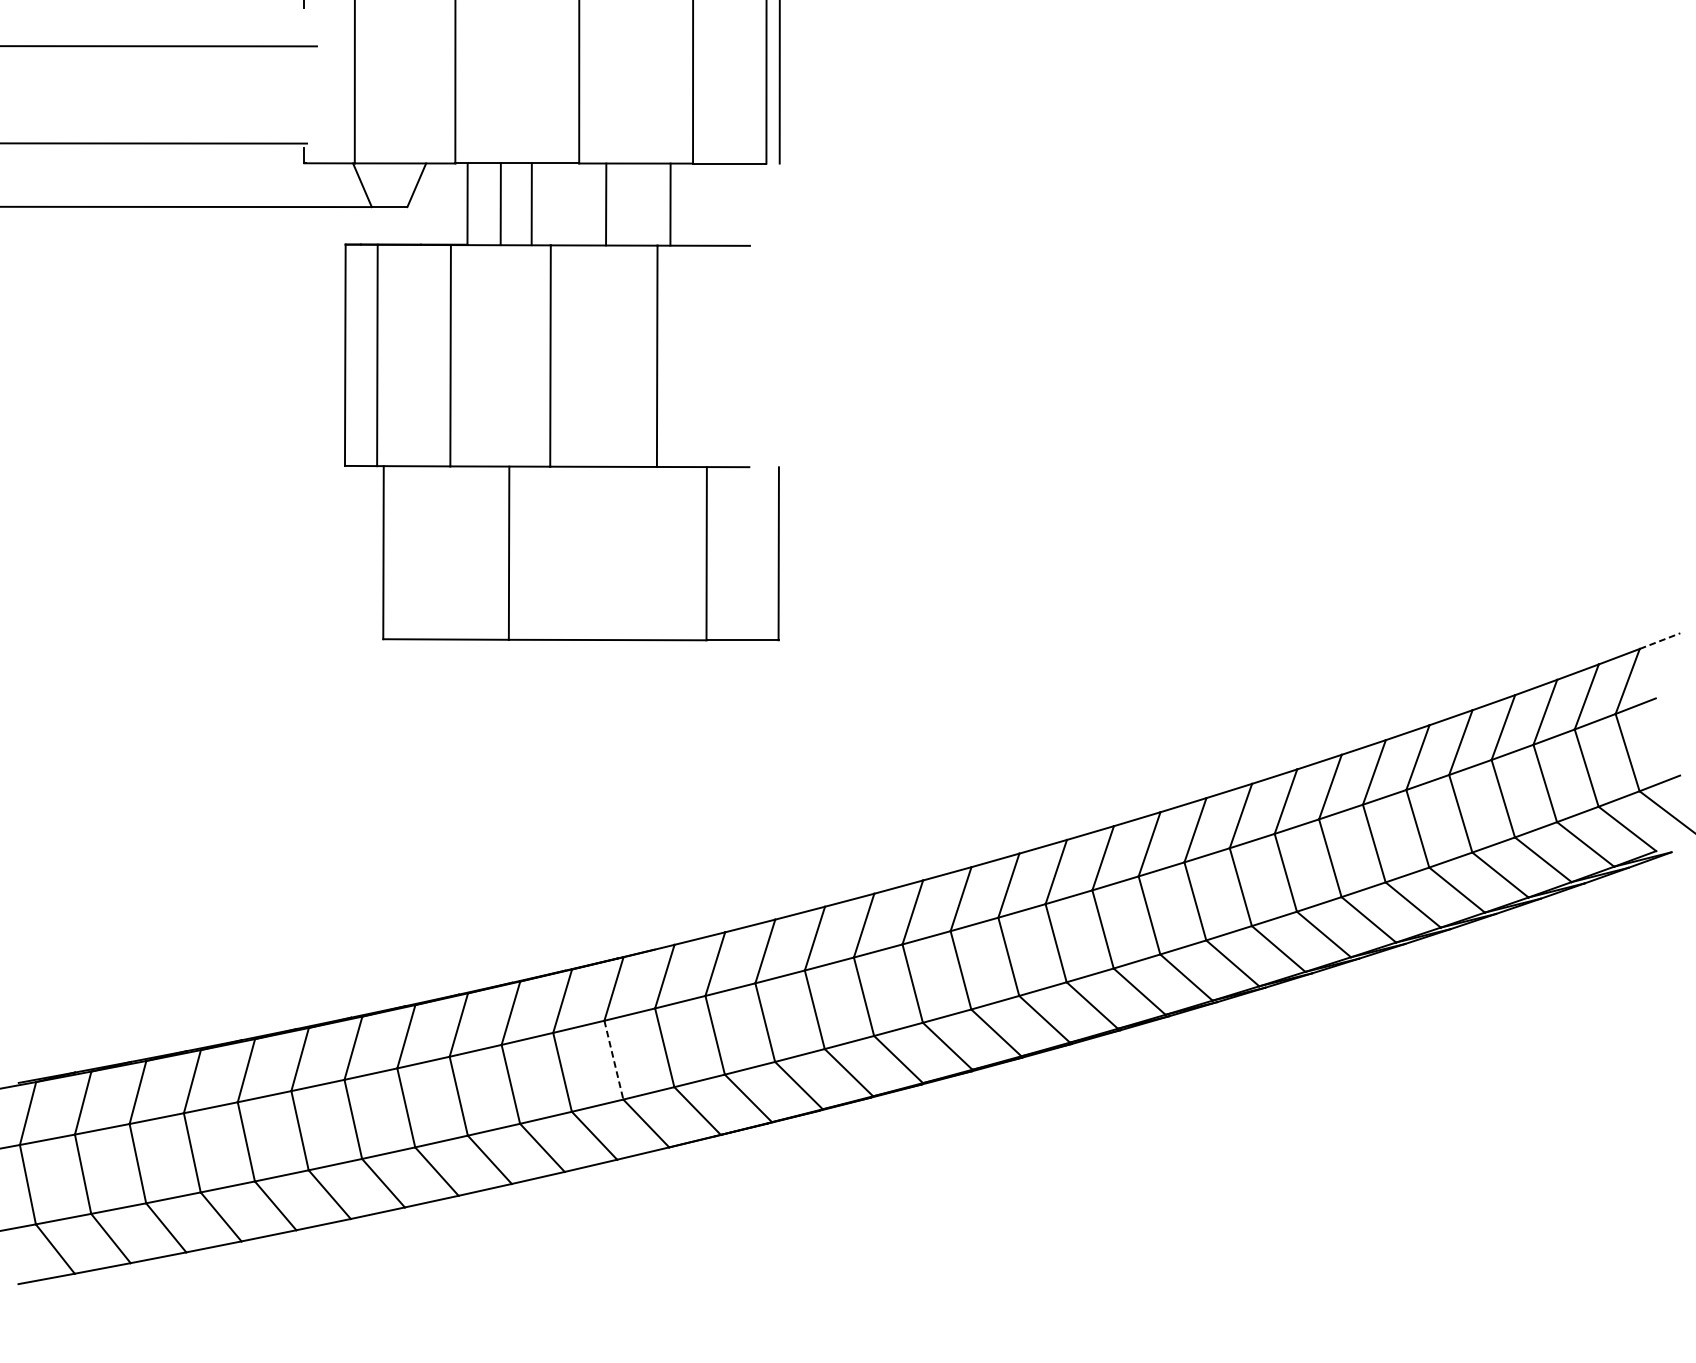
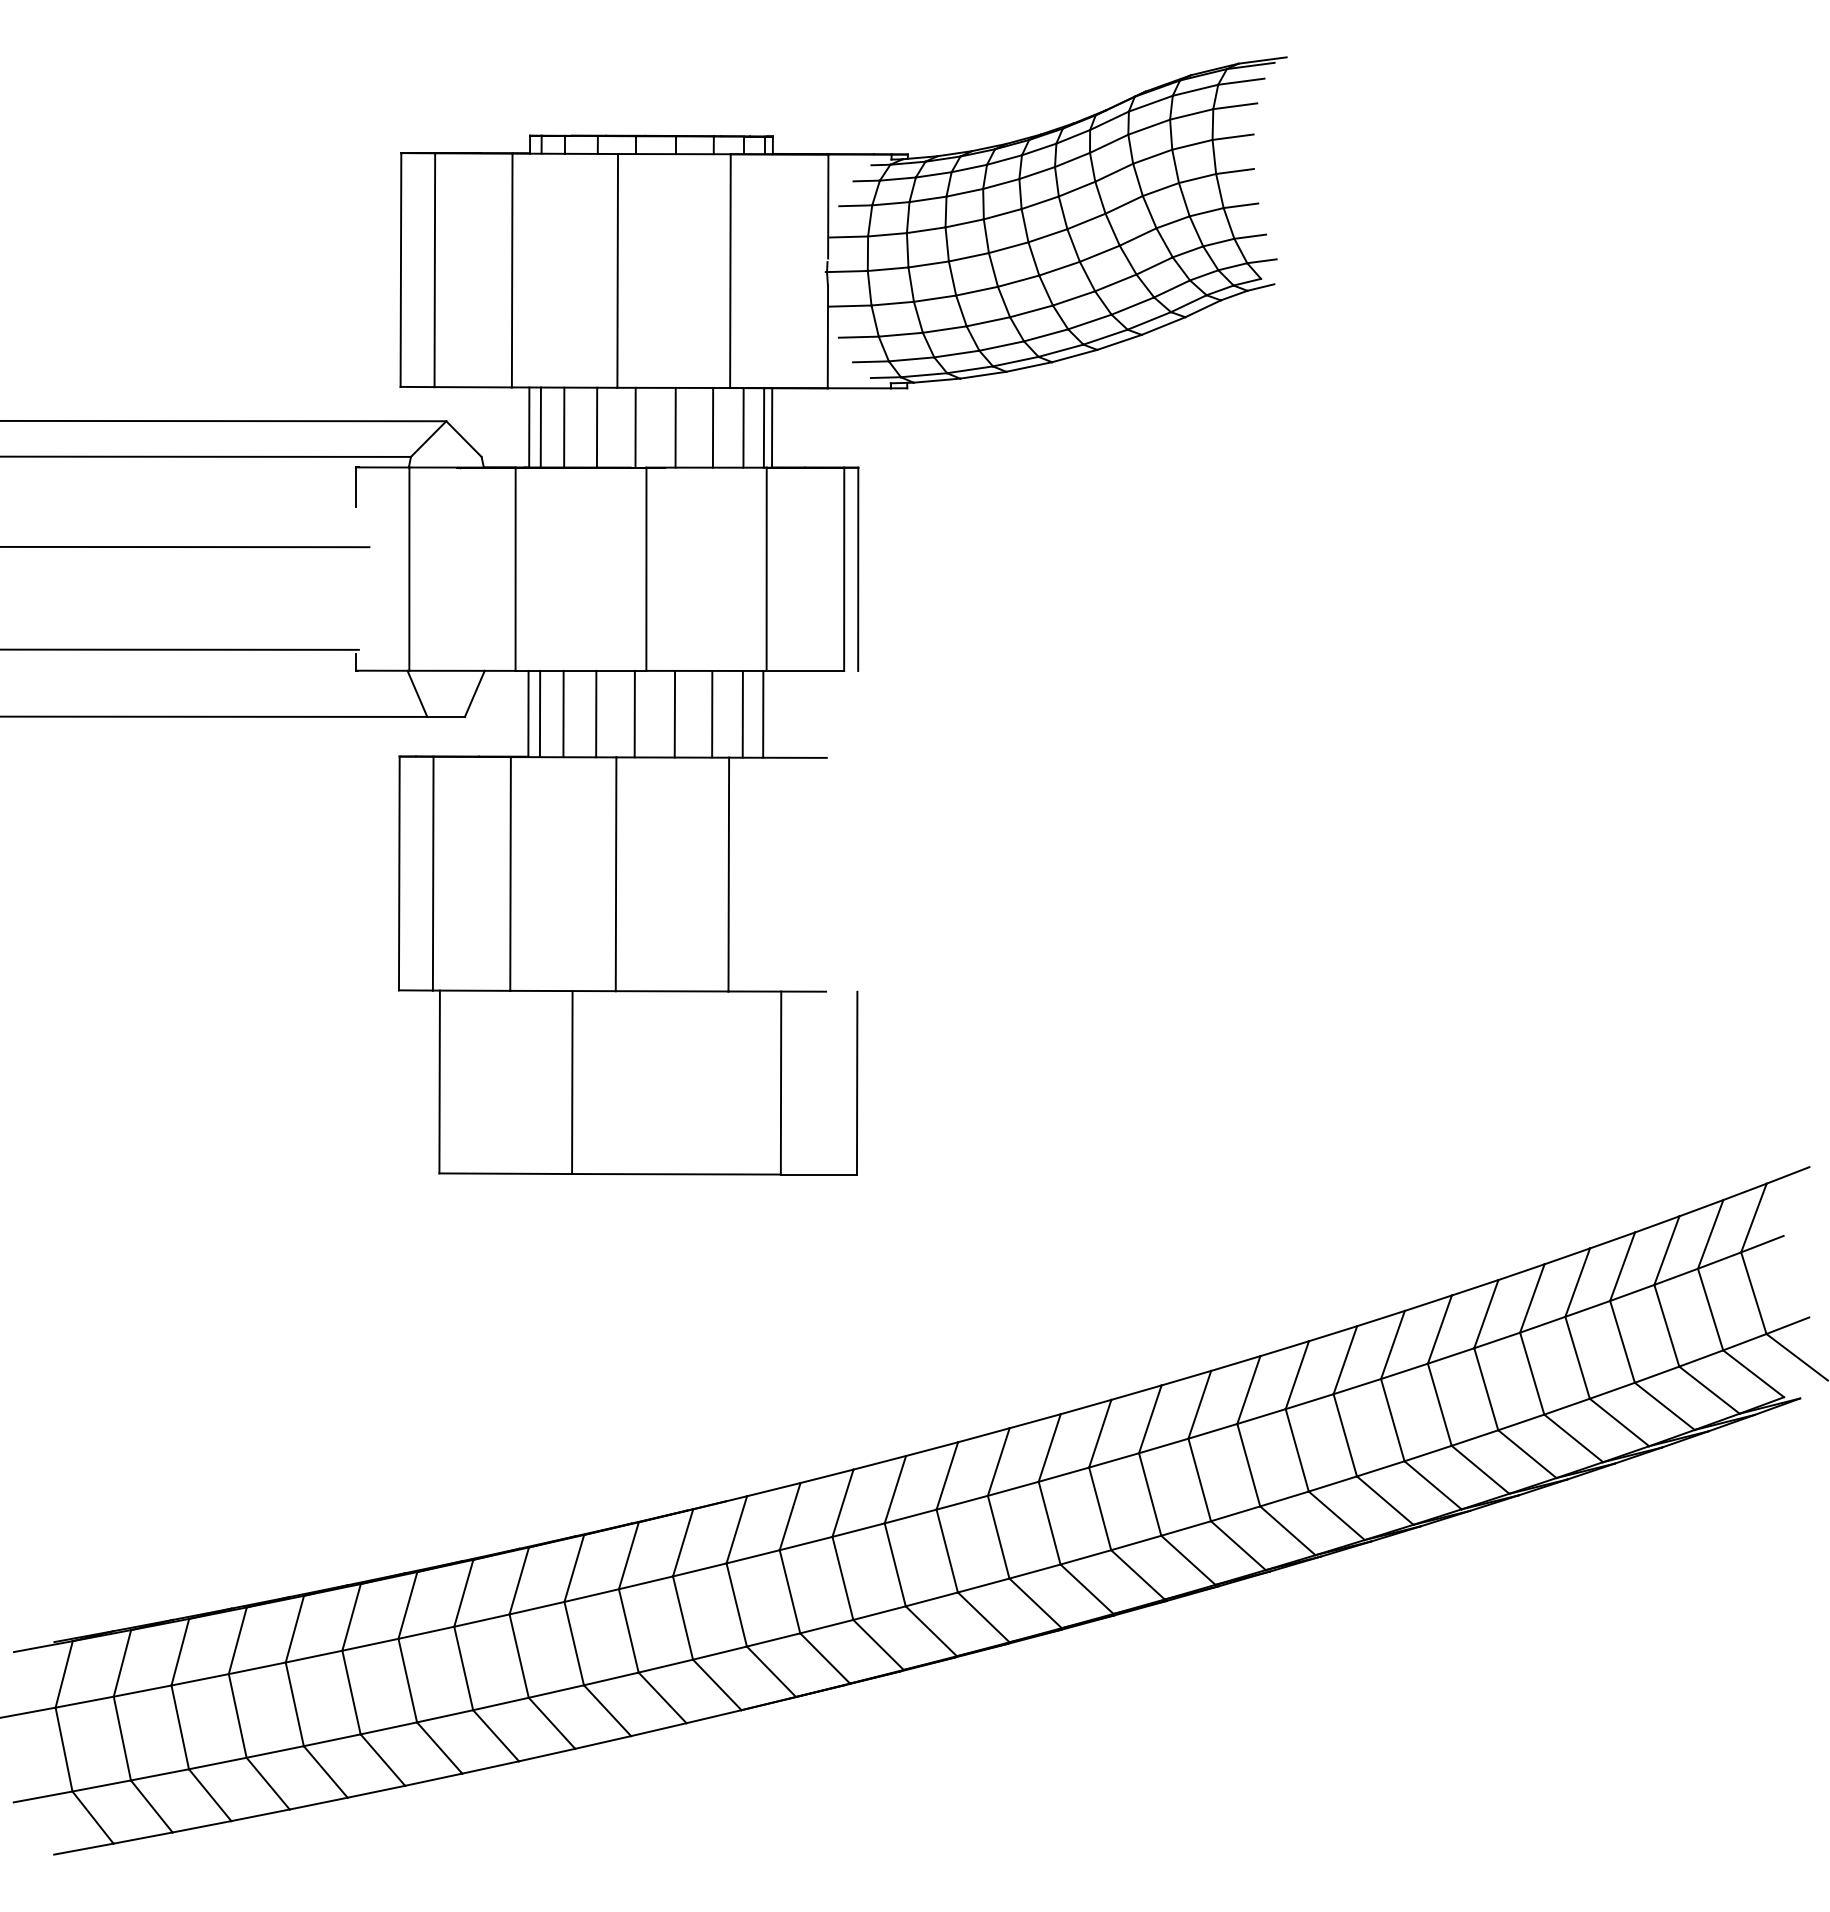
line: (478, 203) -> (539, 713), added
line: (567, 203) -> (634, 713), added
line: (641, 204) -> (712, 714), added
line: (690, 204) -> (763, 714), added
line: (1660, 641) -> (1788, 1175), dashed -> solid
line: (614, 1060) -> (683, 1618), dashed -> solid

